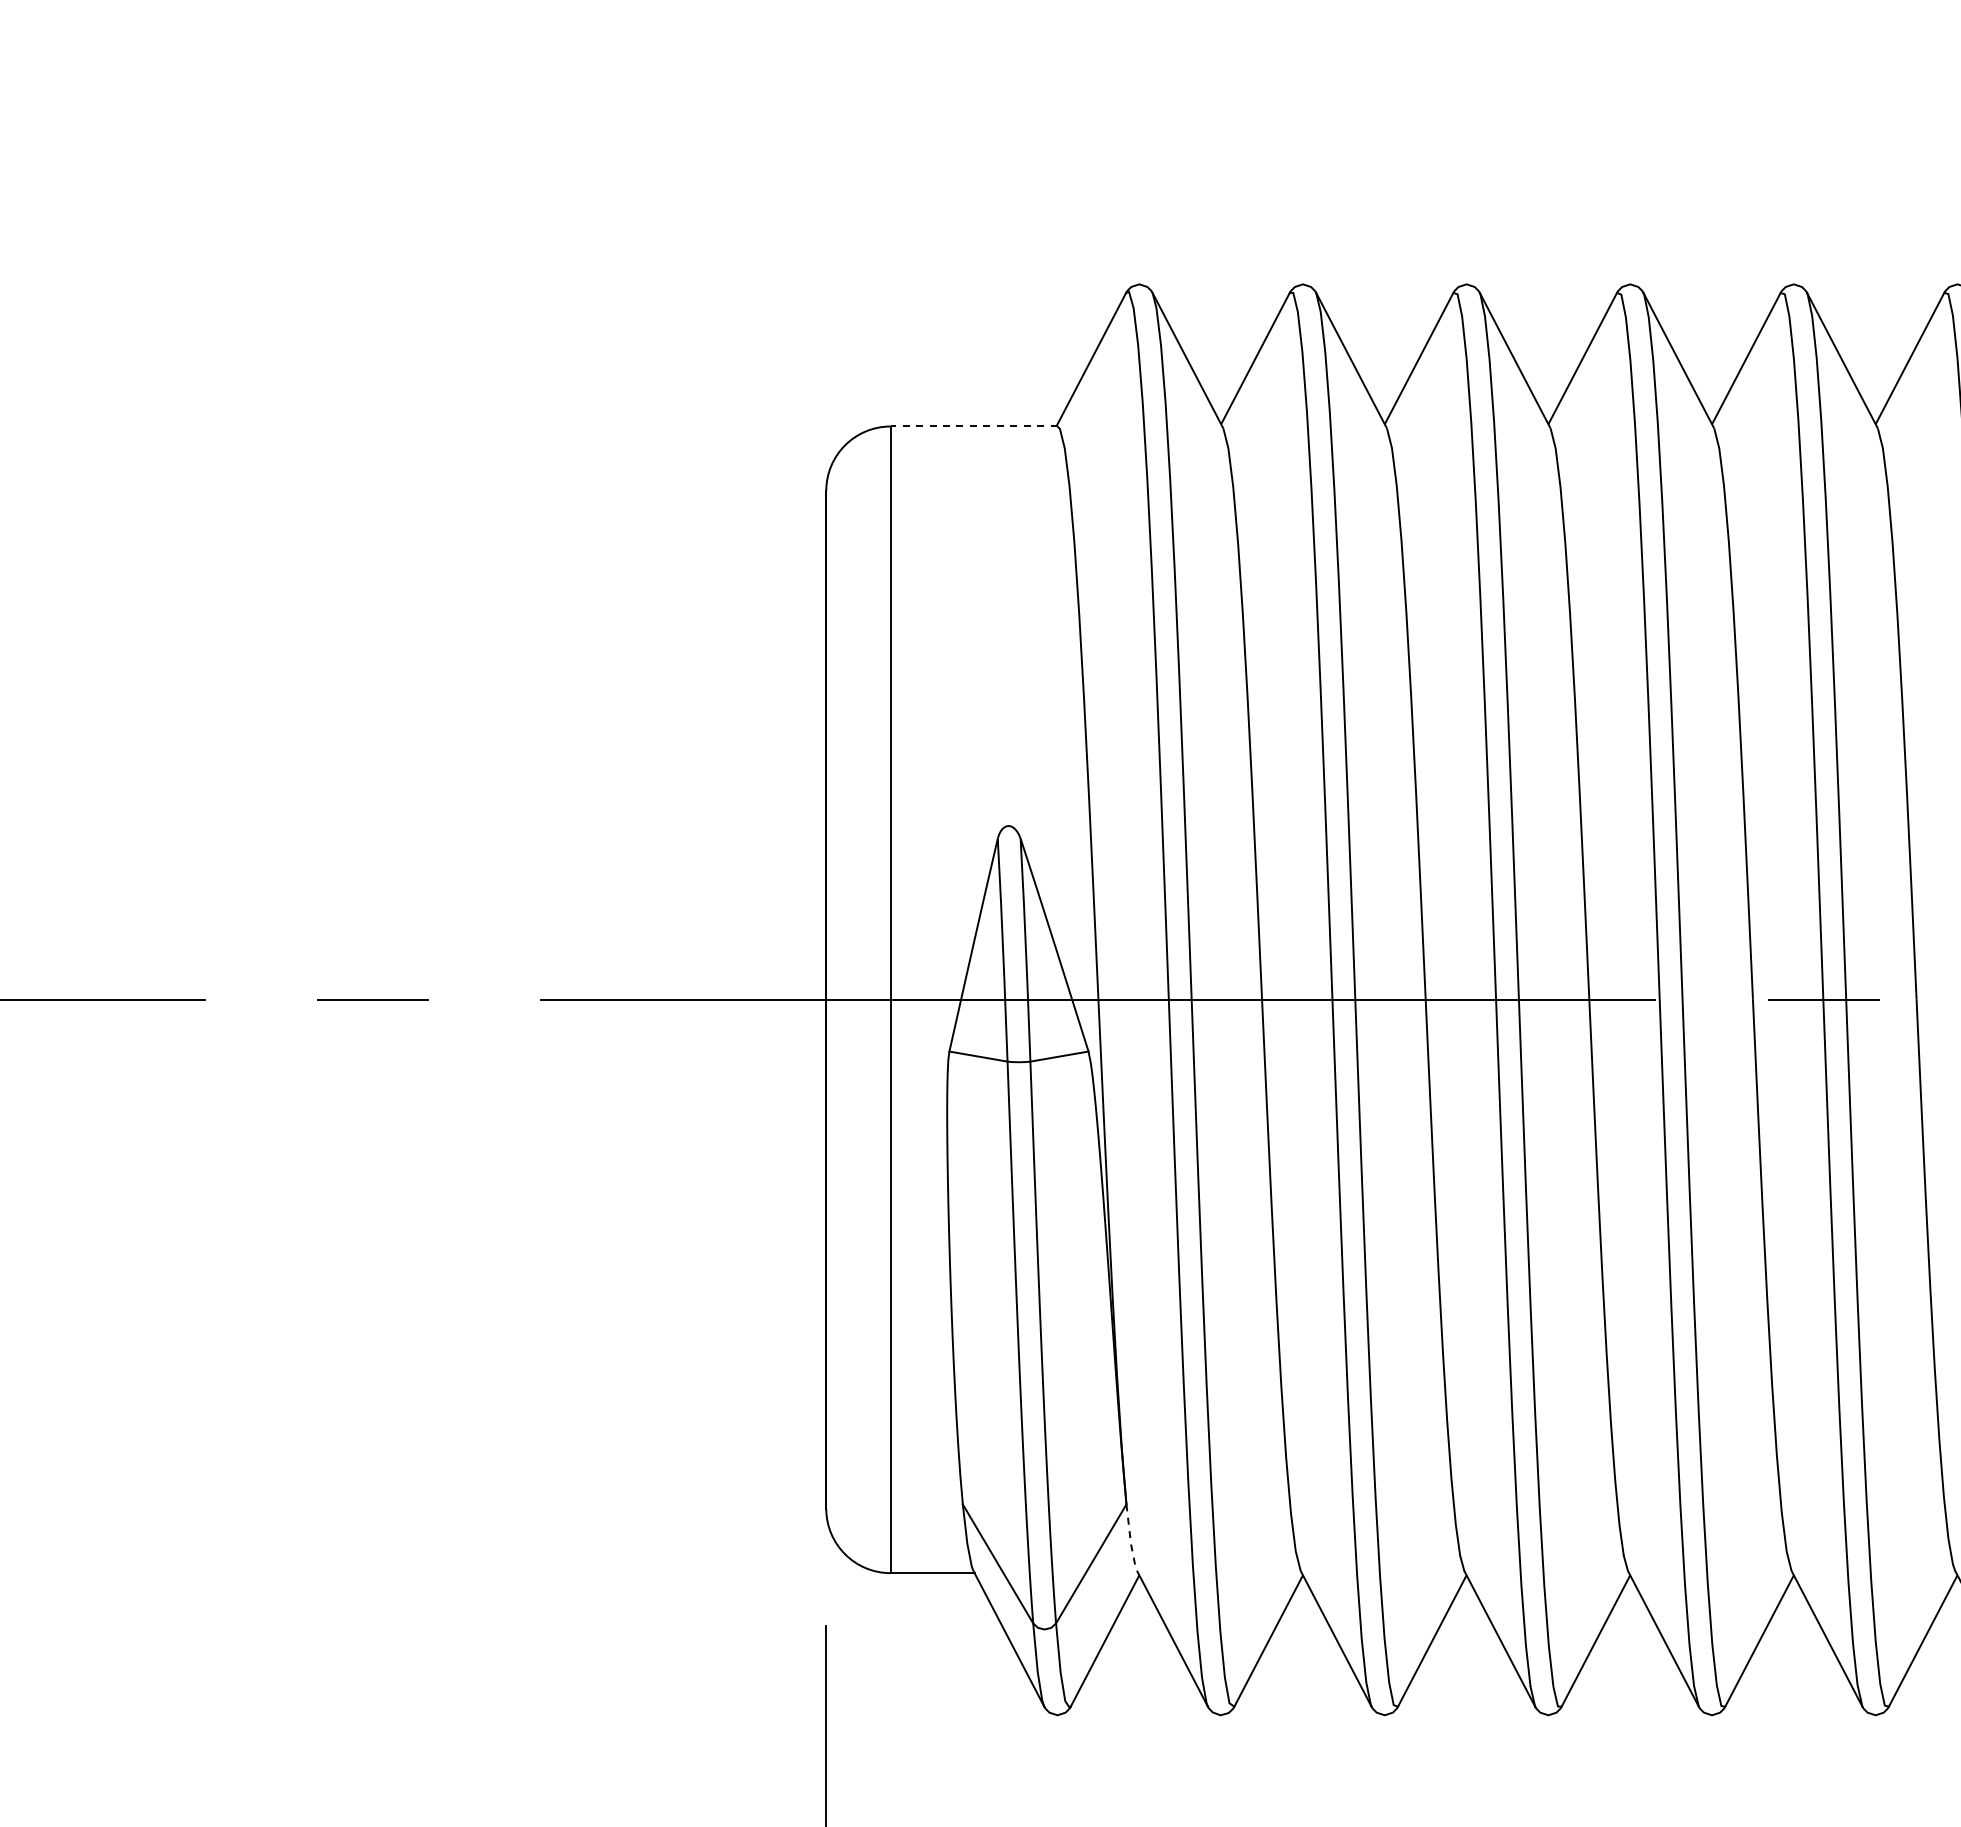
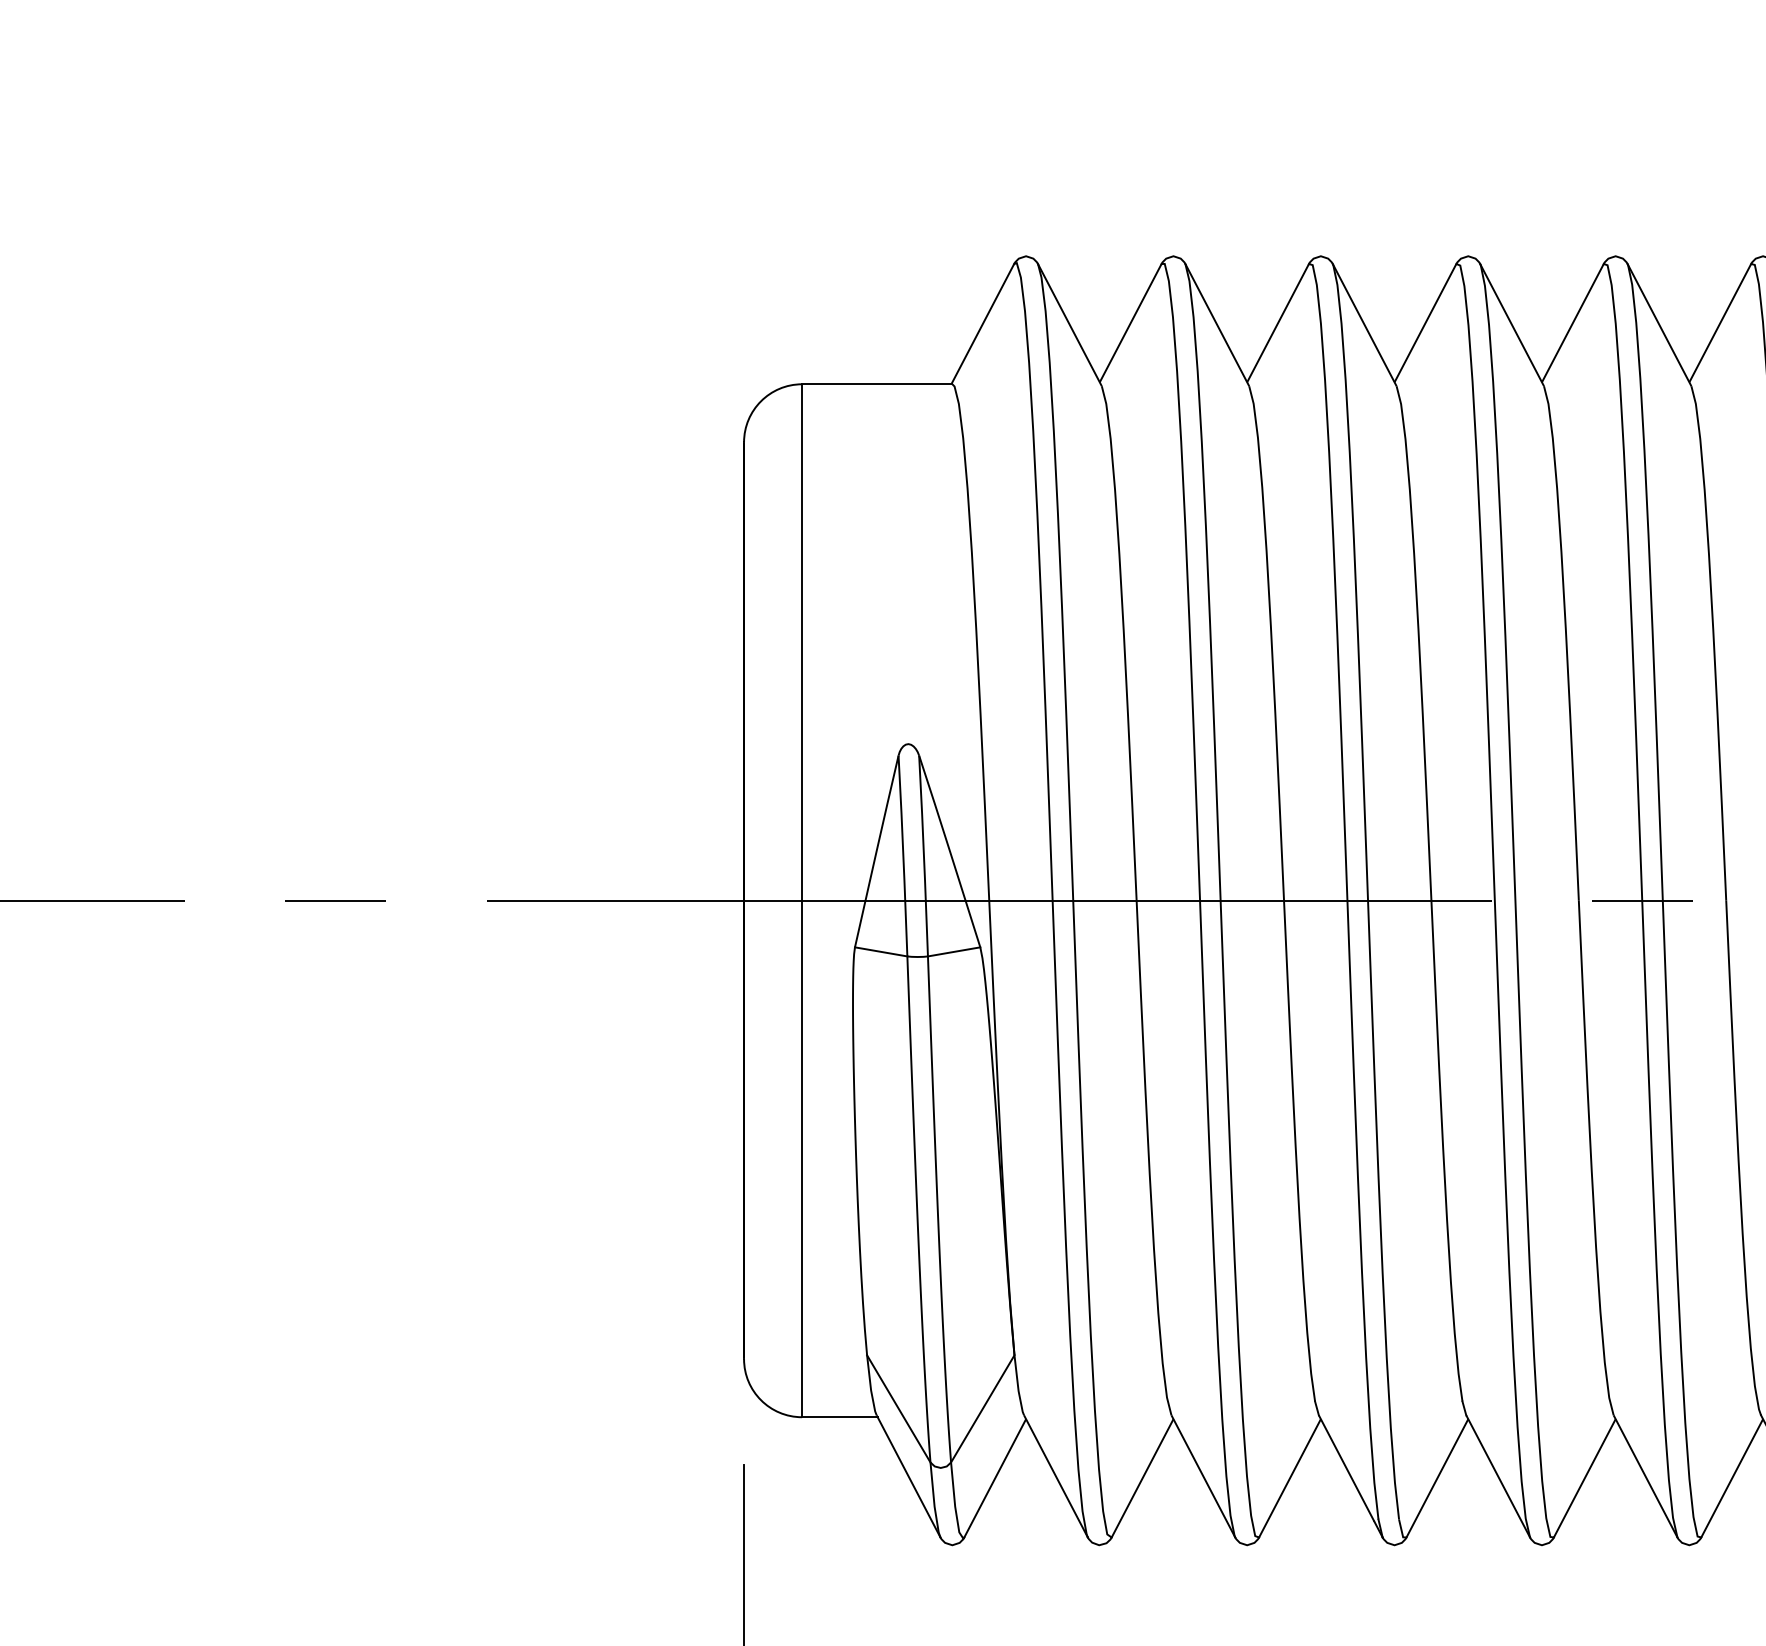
line: (973, 426) -> (876, 384), dashed -> solid
line: (1130, 1539) -> (1018, 1386), dashed -> solid

